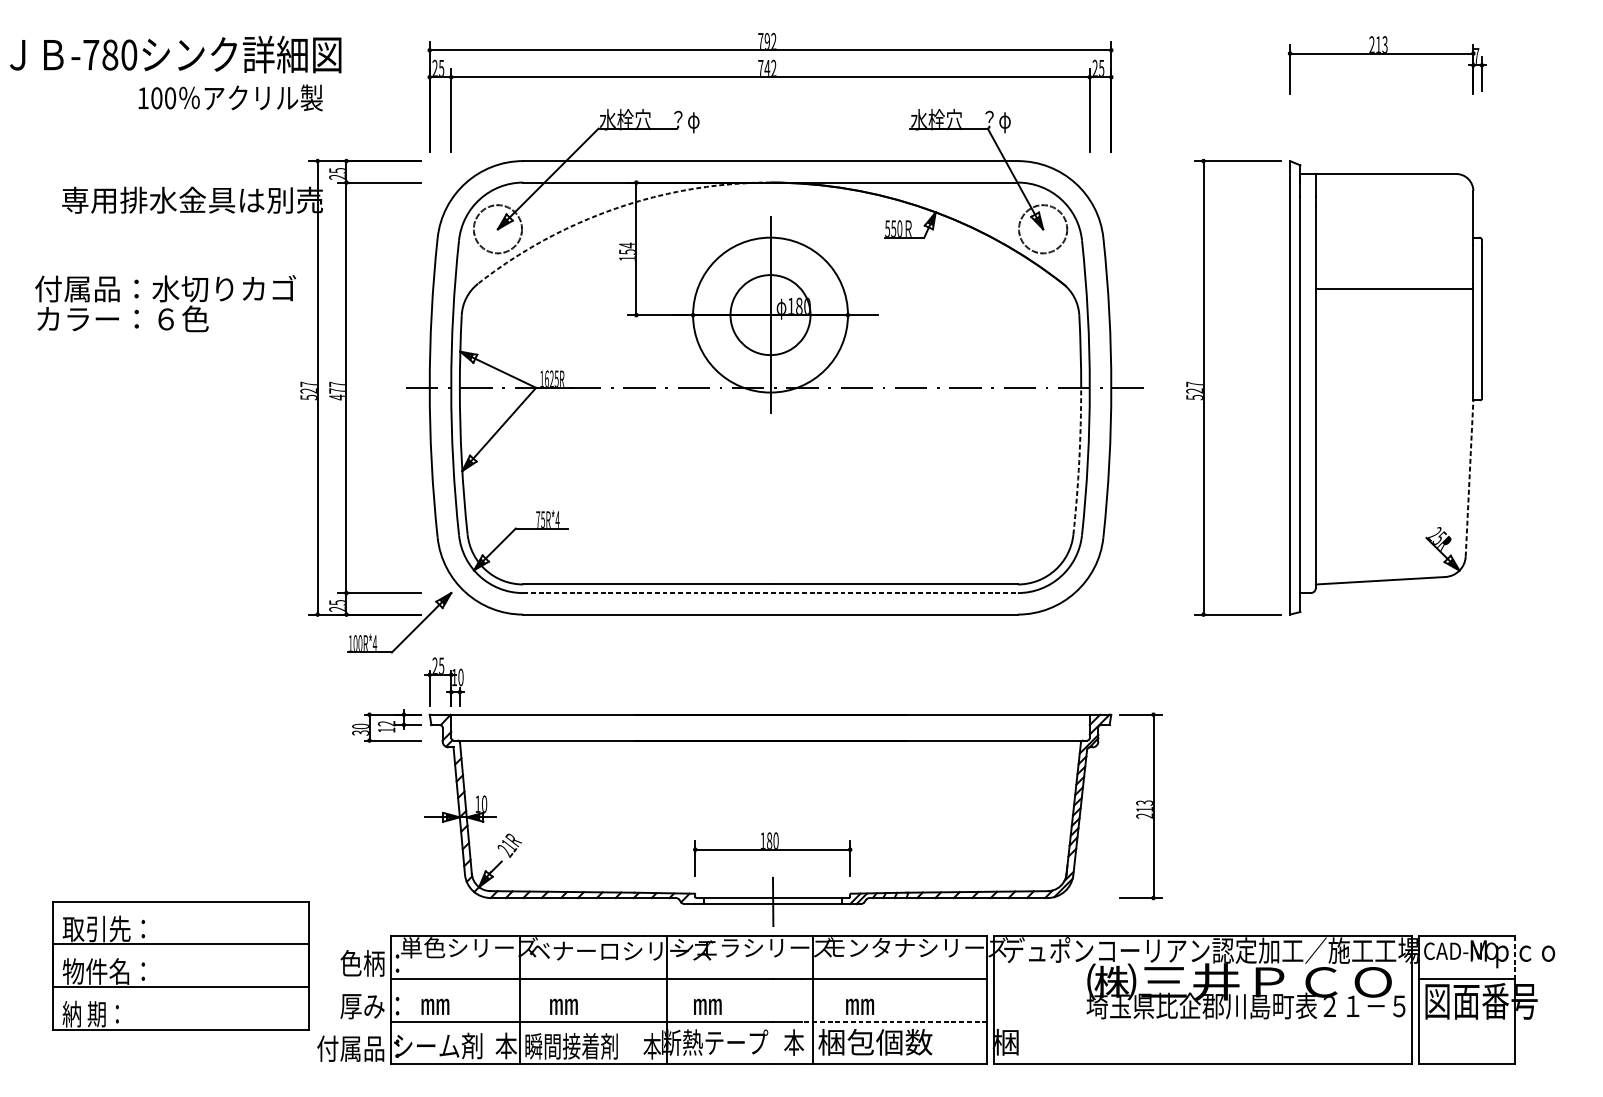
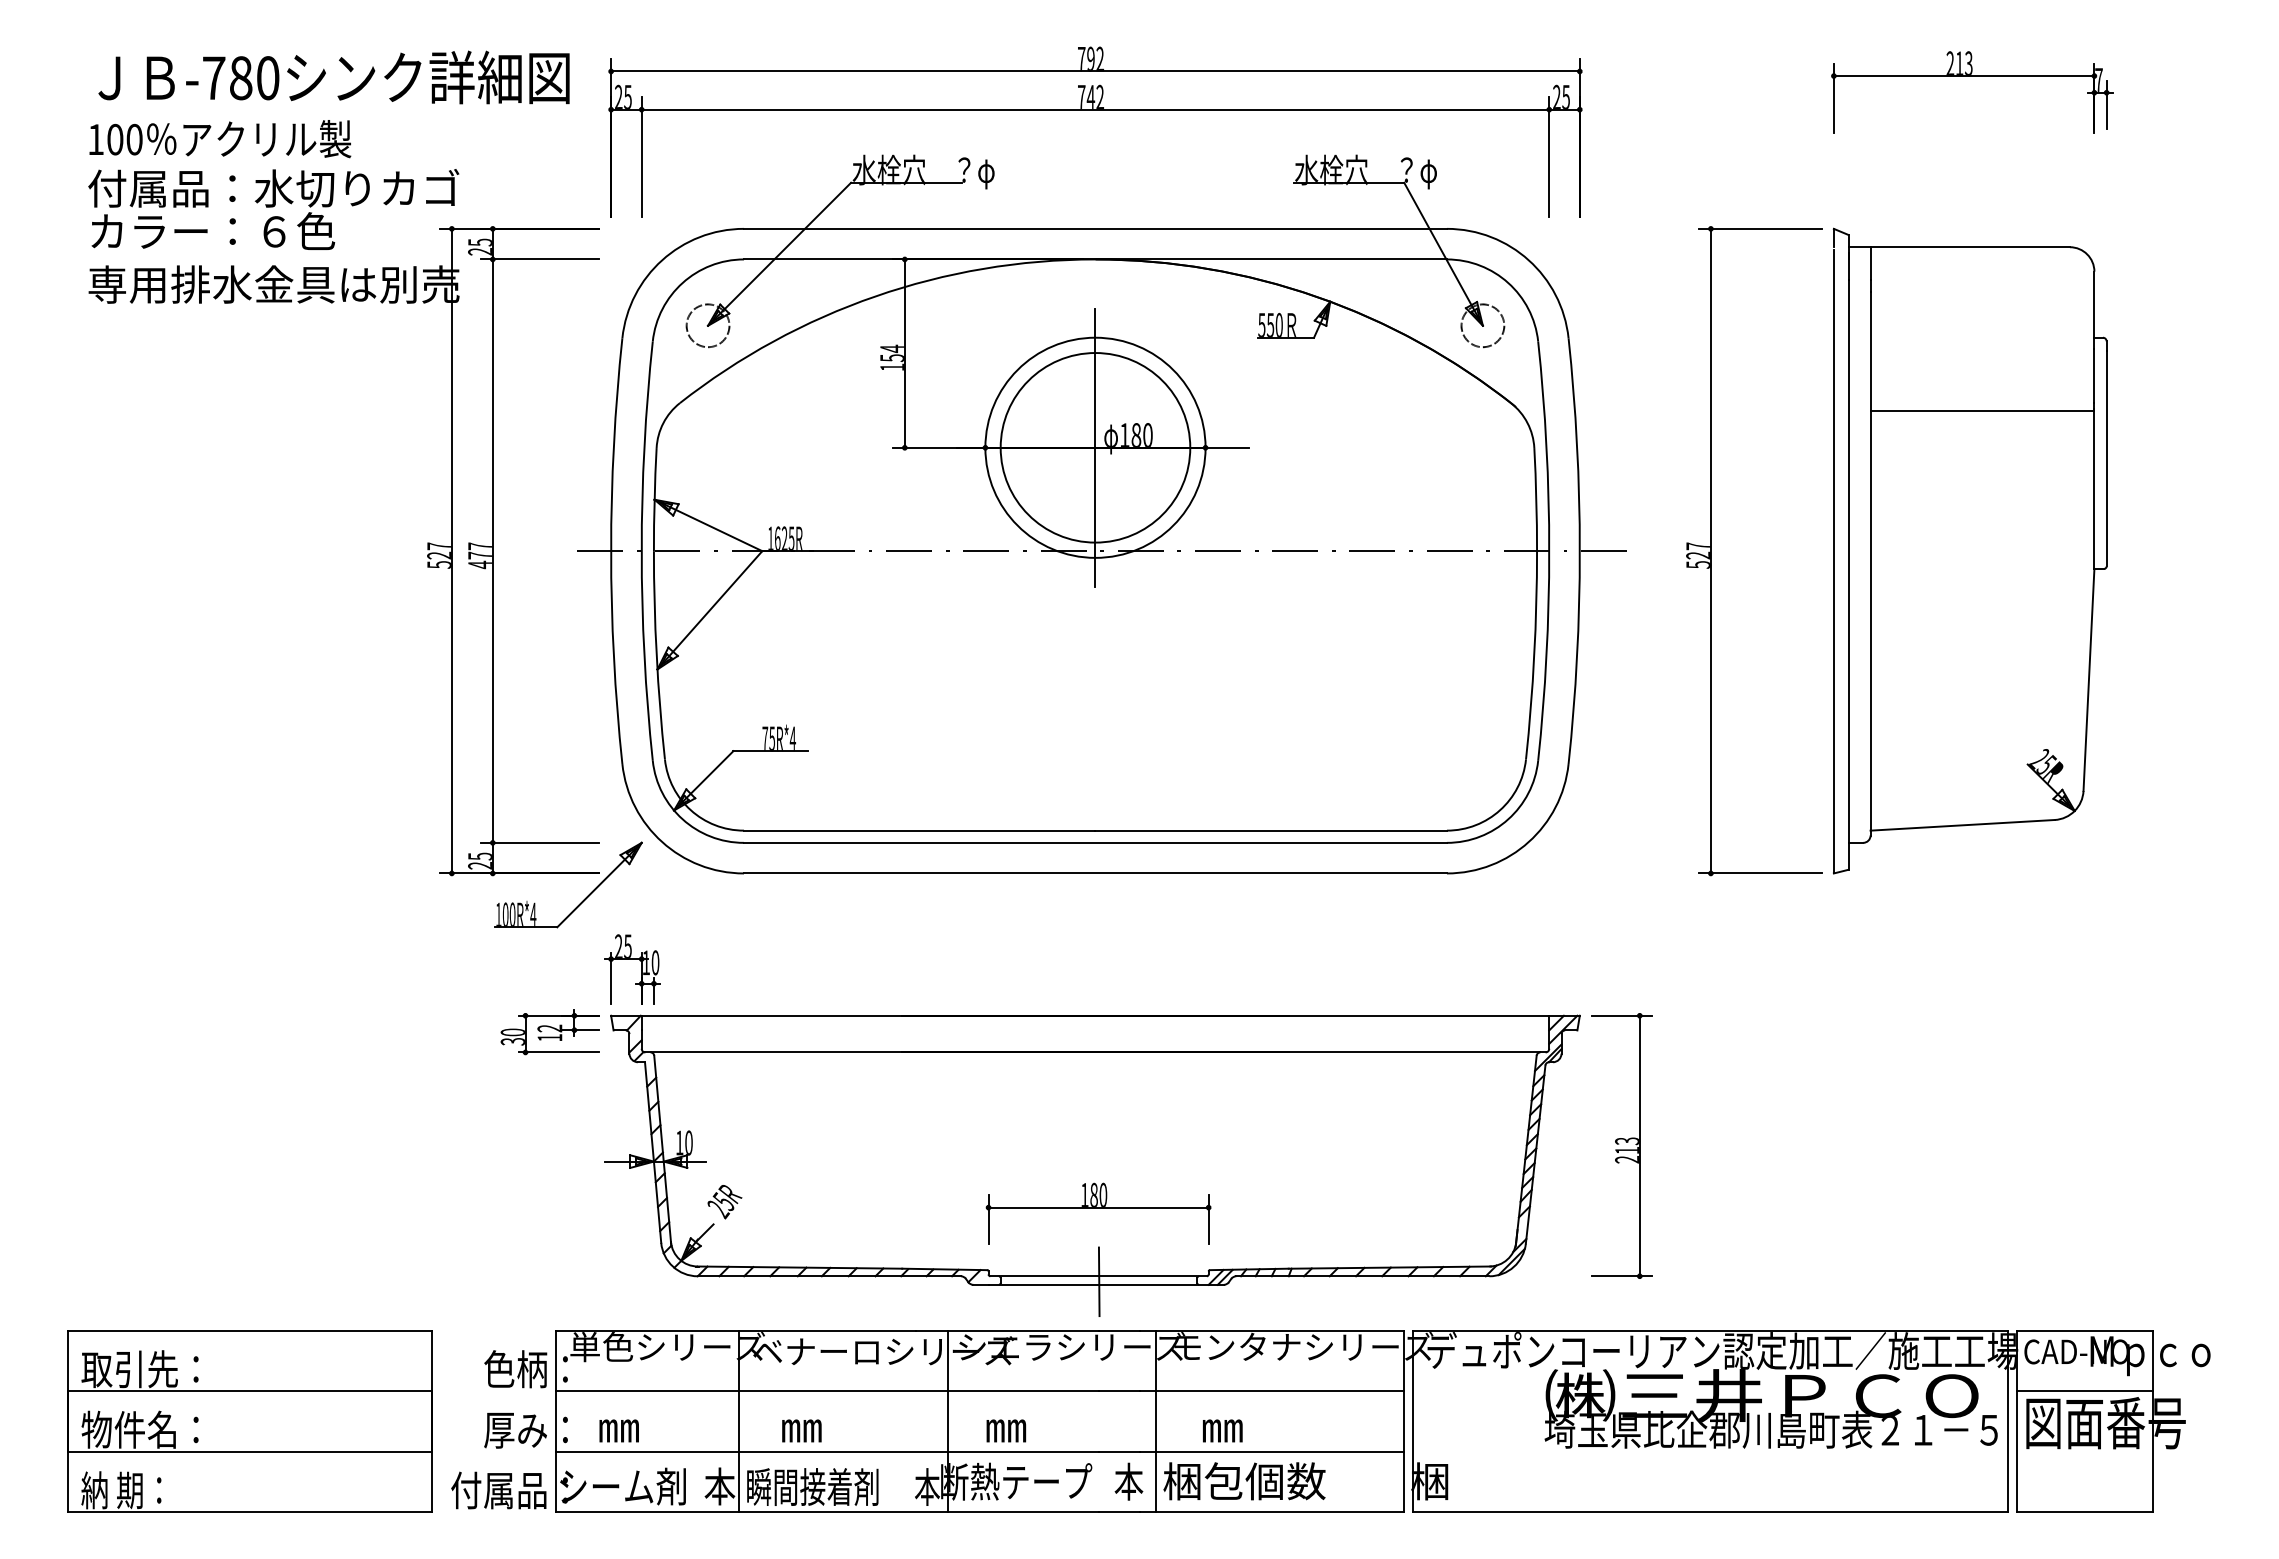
text: (175, 54) -> (333, 77), moved
text: (230, 98) -> (220, 139), moved
arc: (615, 208) -> (875, 296), dashed -> solid
circle: (497, 229) -> (707, 325), size x0.62
circle: (1042, 229) -> (1482, 325), size x0.62
text: (165, 303) -> (273, 209), moved
circle: (770, 314) -> (1095, 447), size x1.67
arc: (1079, 461) -> (1534, 655), dashed -> solid
line: (1469, 478) -> (2088, 679), dashed -> solid
line: (770, 592) -> (1095, 842), dashed -> solid
text: (508, 845) -> (723, 1201), 21R -> 25R
line: (1514, 957) -> (2153, 1361), dashed -> solid
part: (180, 965) -> (249, 1421), moved
line: (894, 1021) -> (1271, 1451), dashed -> solid

